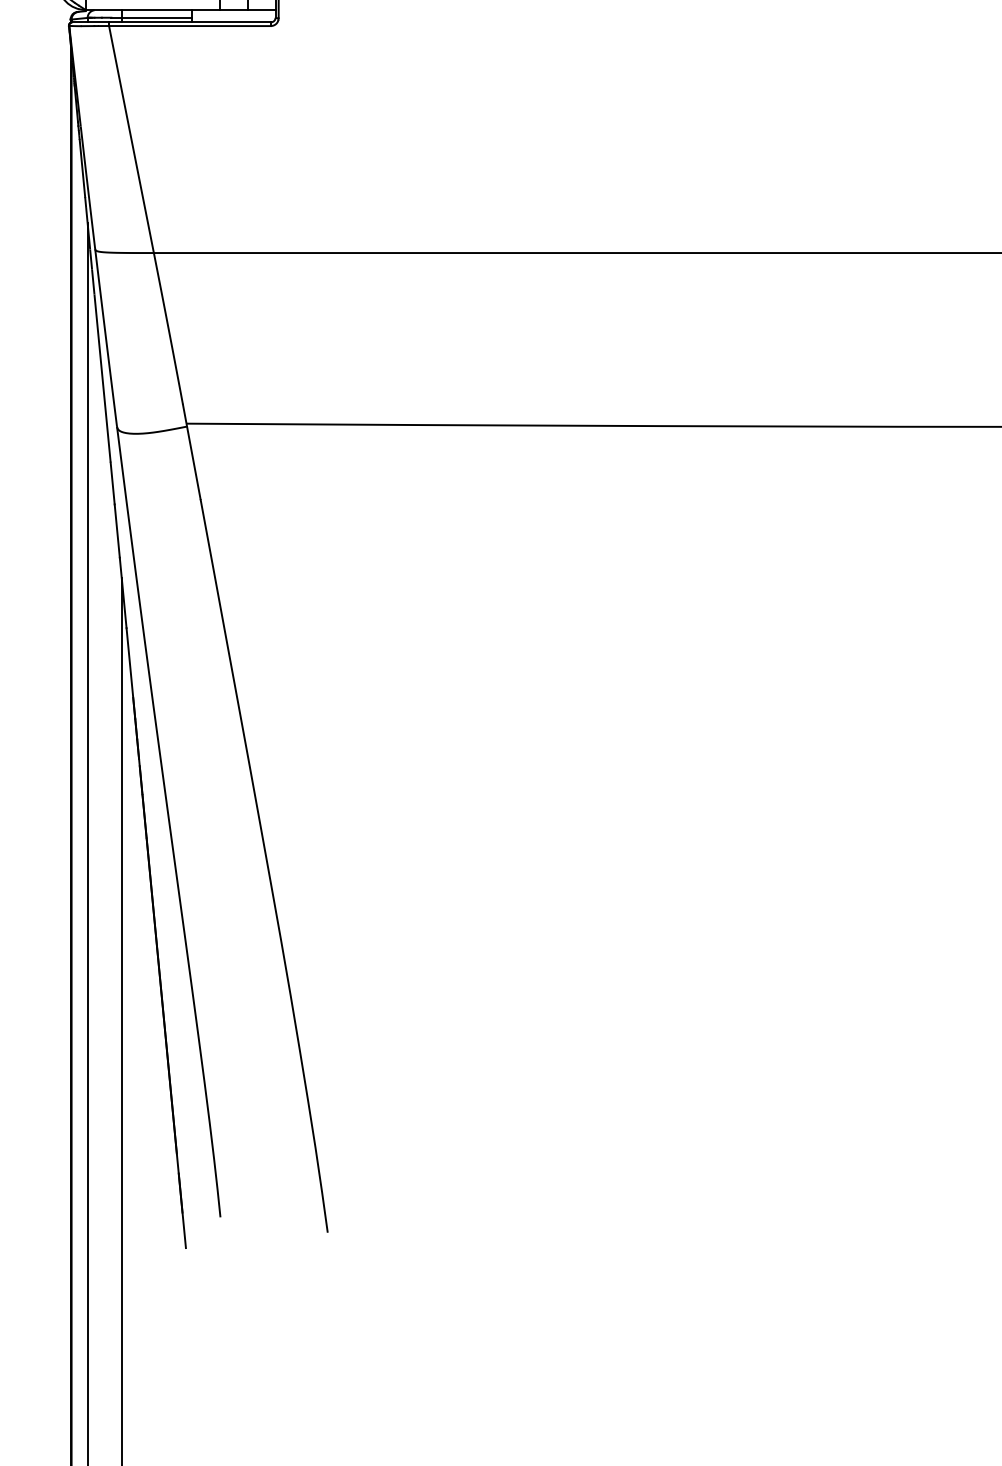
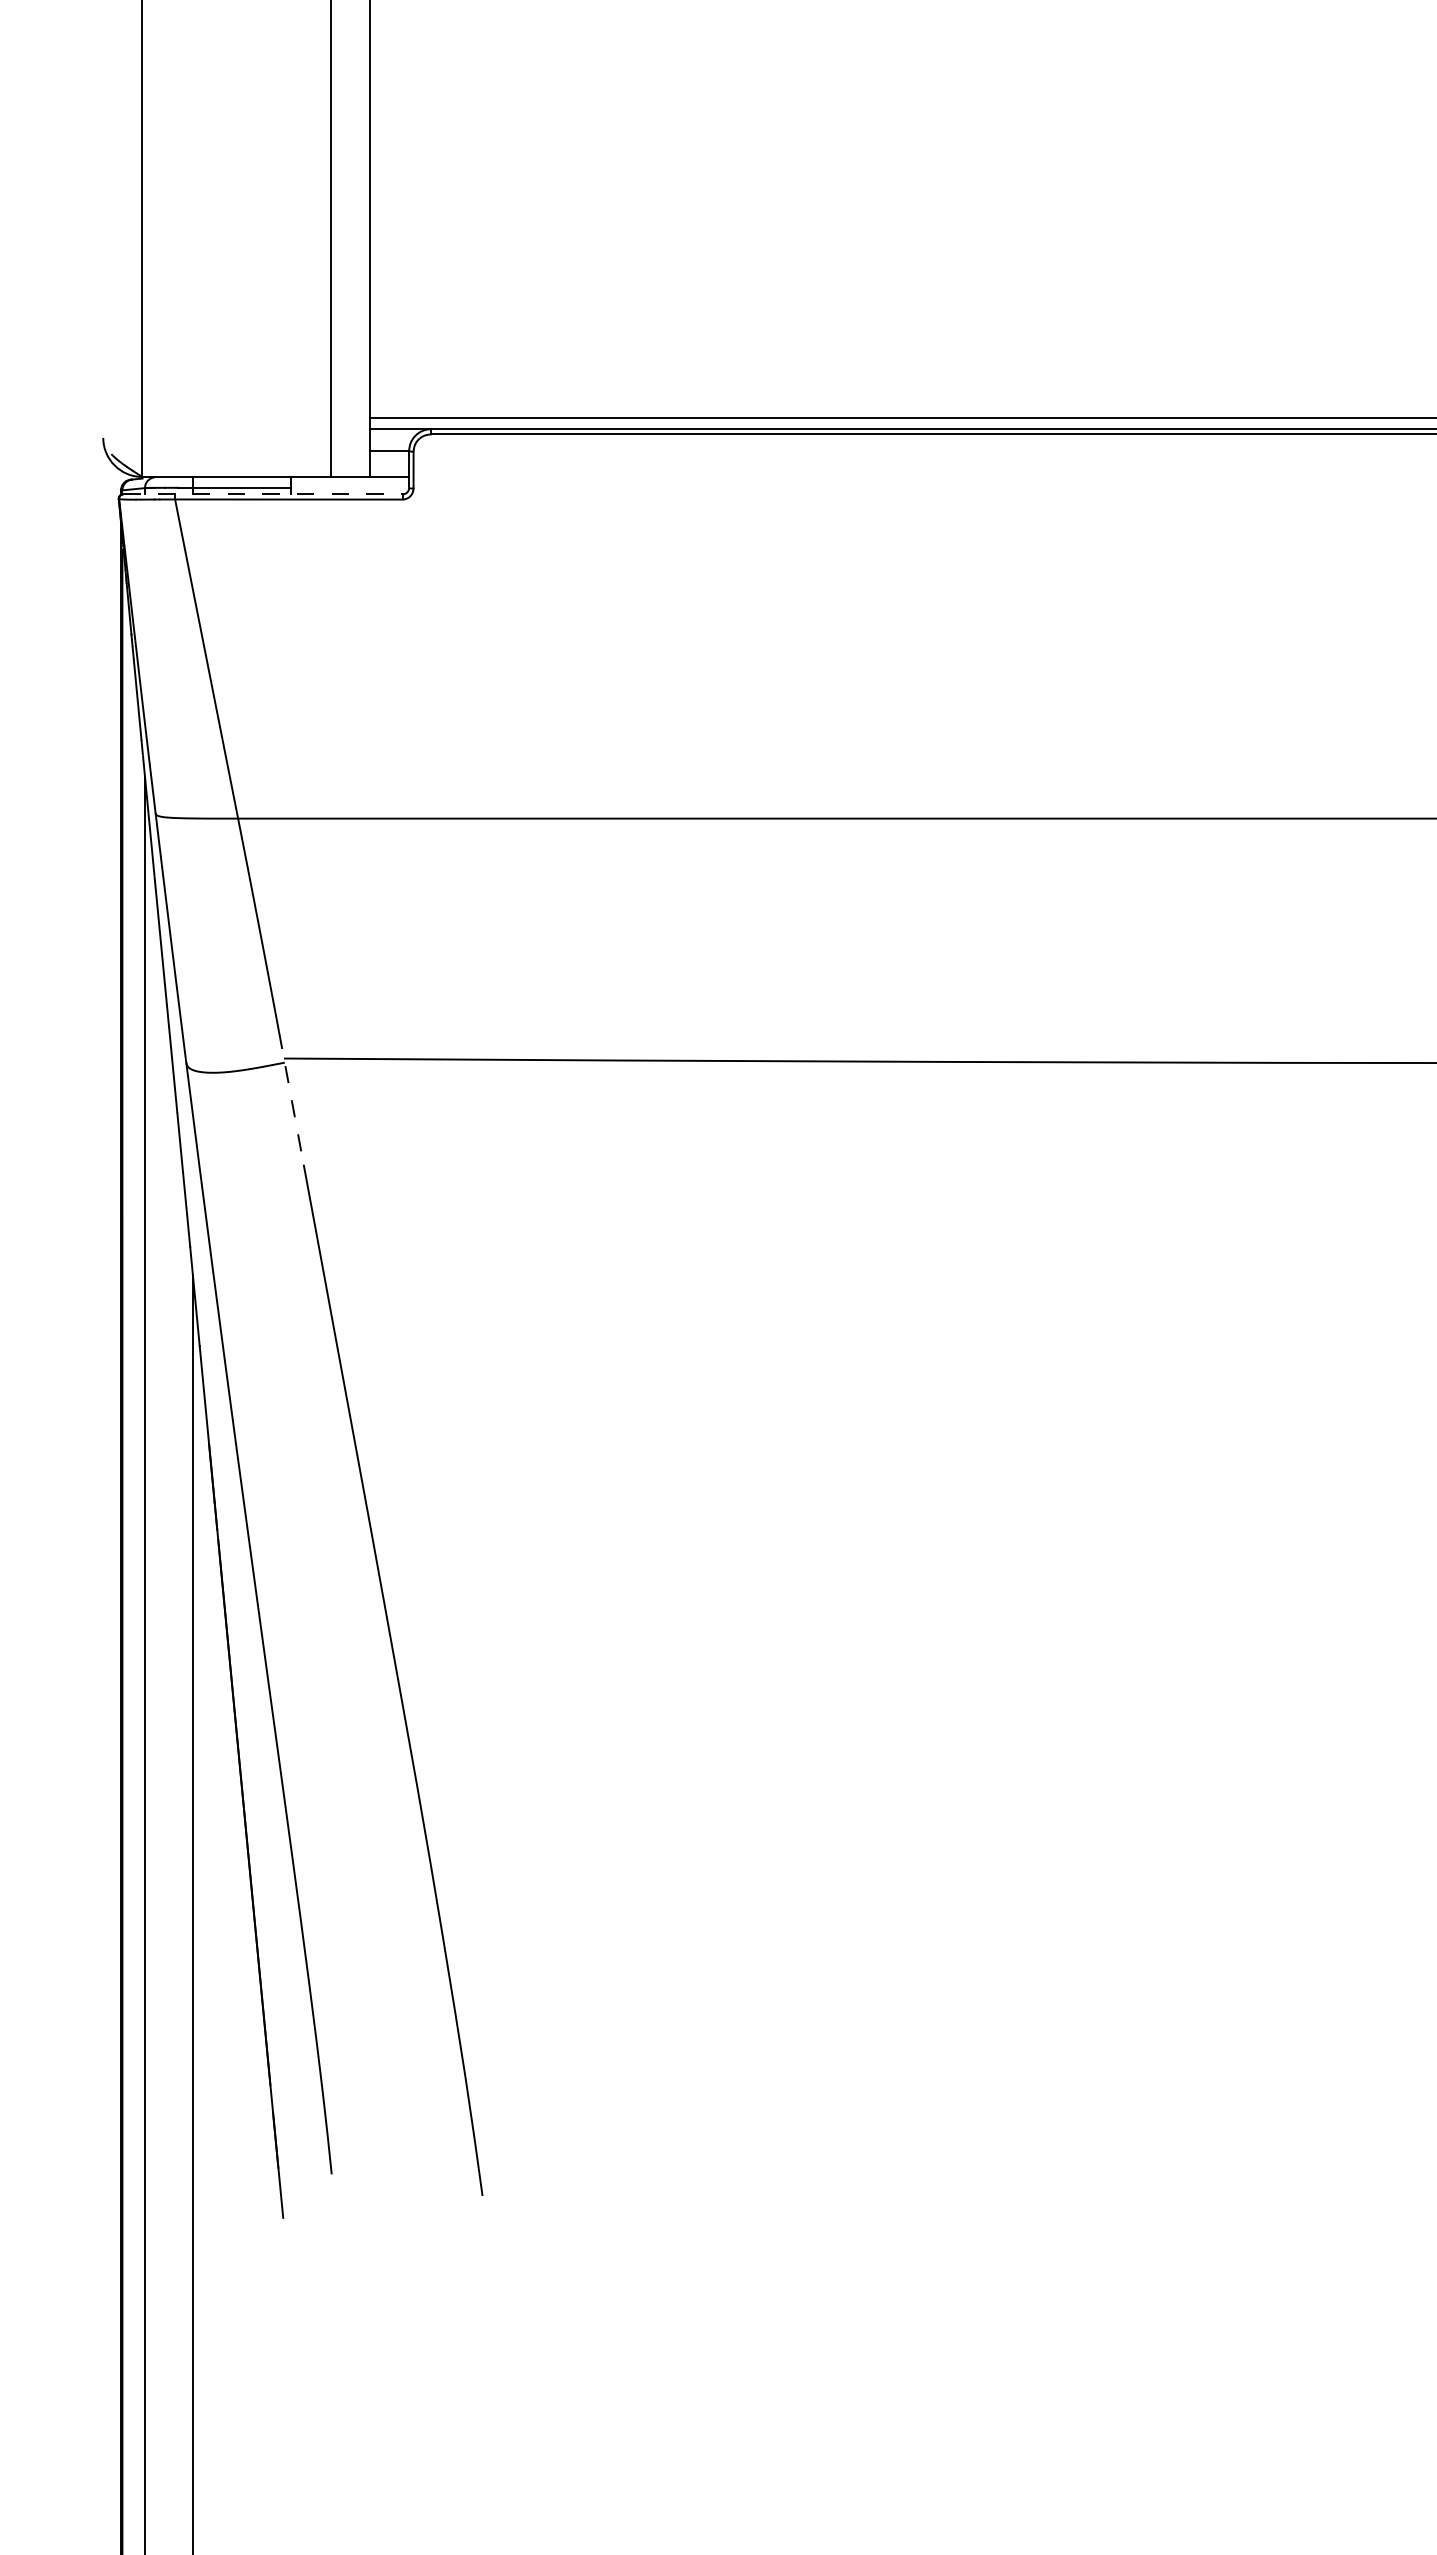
line: (171, 22) -> (263, 494), solid -> dashed
line: (191, 452) -> (291, 1098), solid -> dashed

